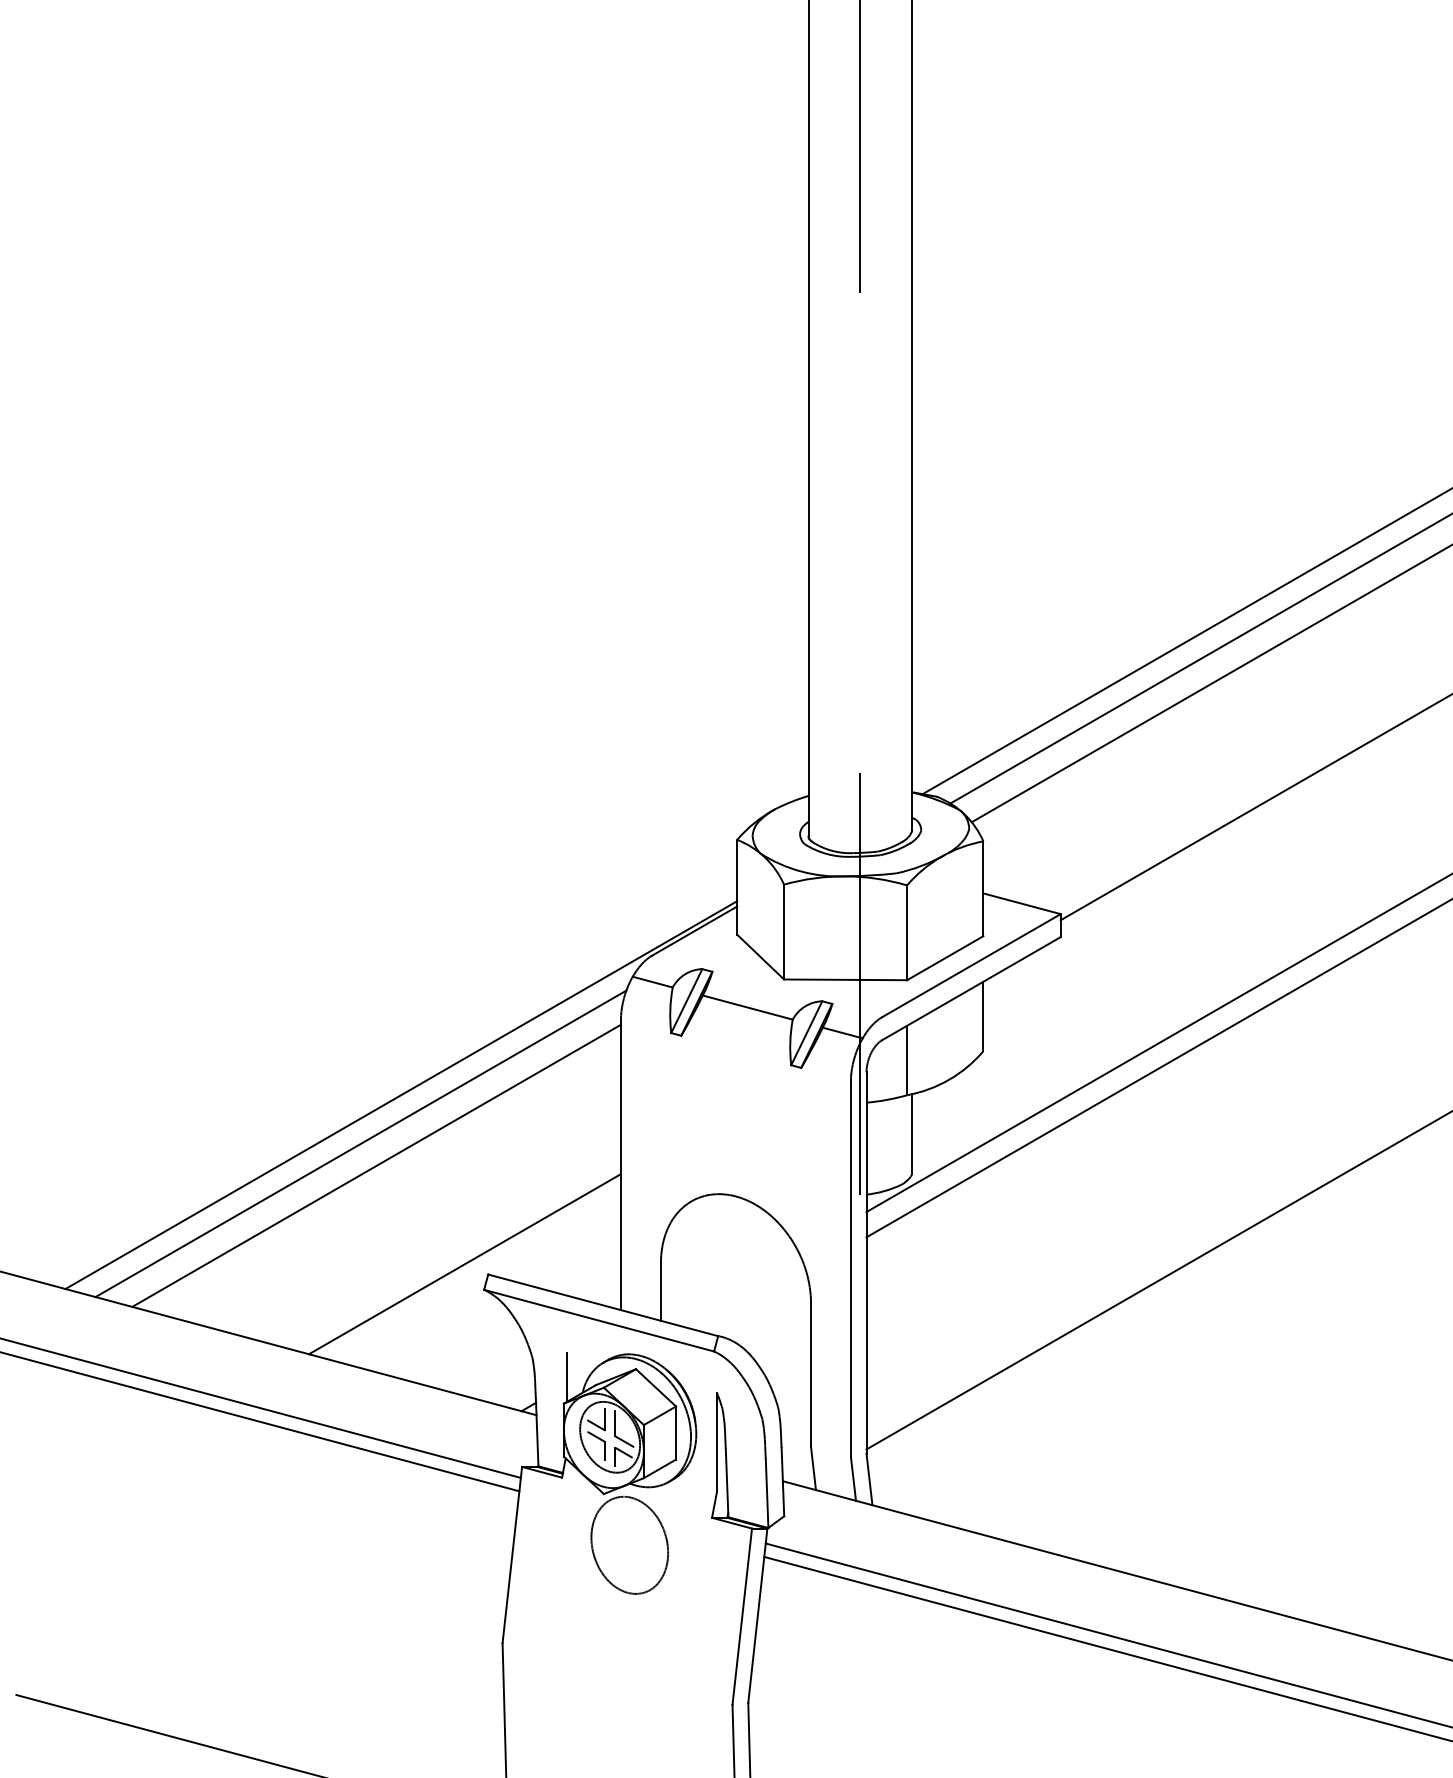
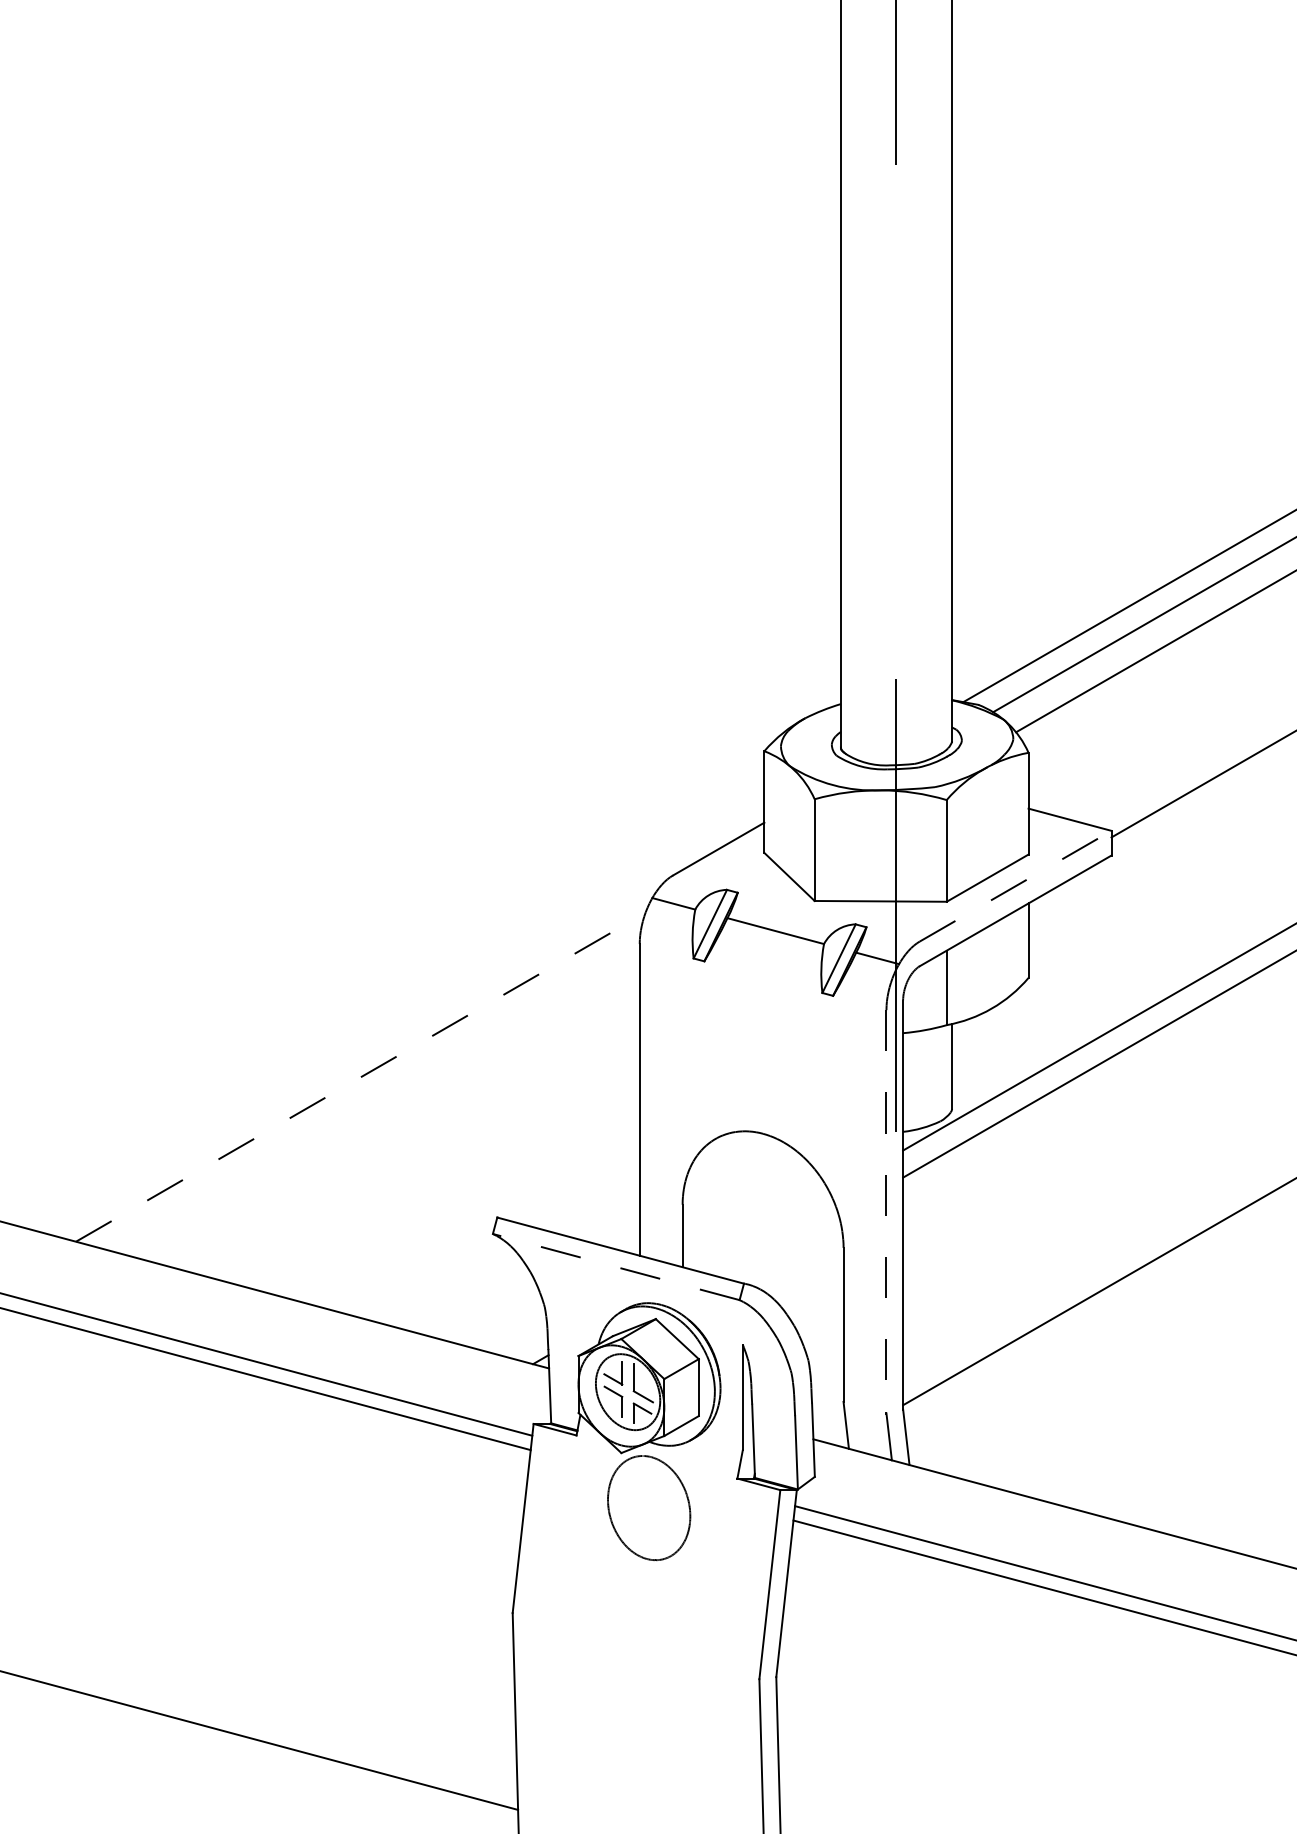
line: (971, 965) -> (1015, 885), solid -> dashed
line: (401, 1095) -> (404, 1025), removed
line: (361, 1143) -> (361, 1076), solid -> dashed
line: (376, 1165) -> (377, 1100), removed
line: (464, 1264) -> (471, 1206), removed
line: (850, 1269) -> (885, 1212), solid -> dashed
line: (598, 1320) -> (615, 1266), solid -> dashed
line: (567, 1376) -> (582, 1326), removed

